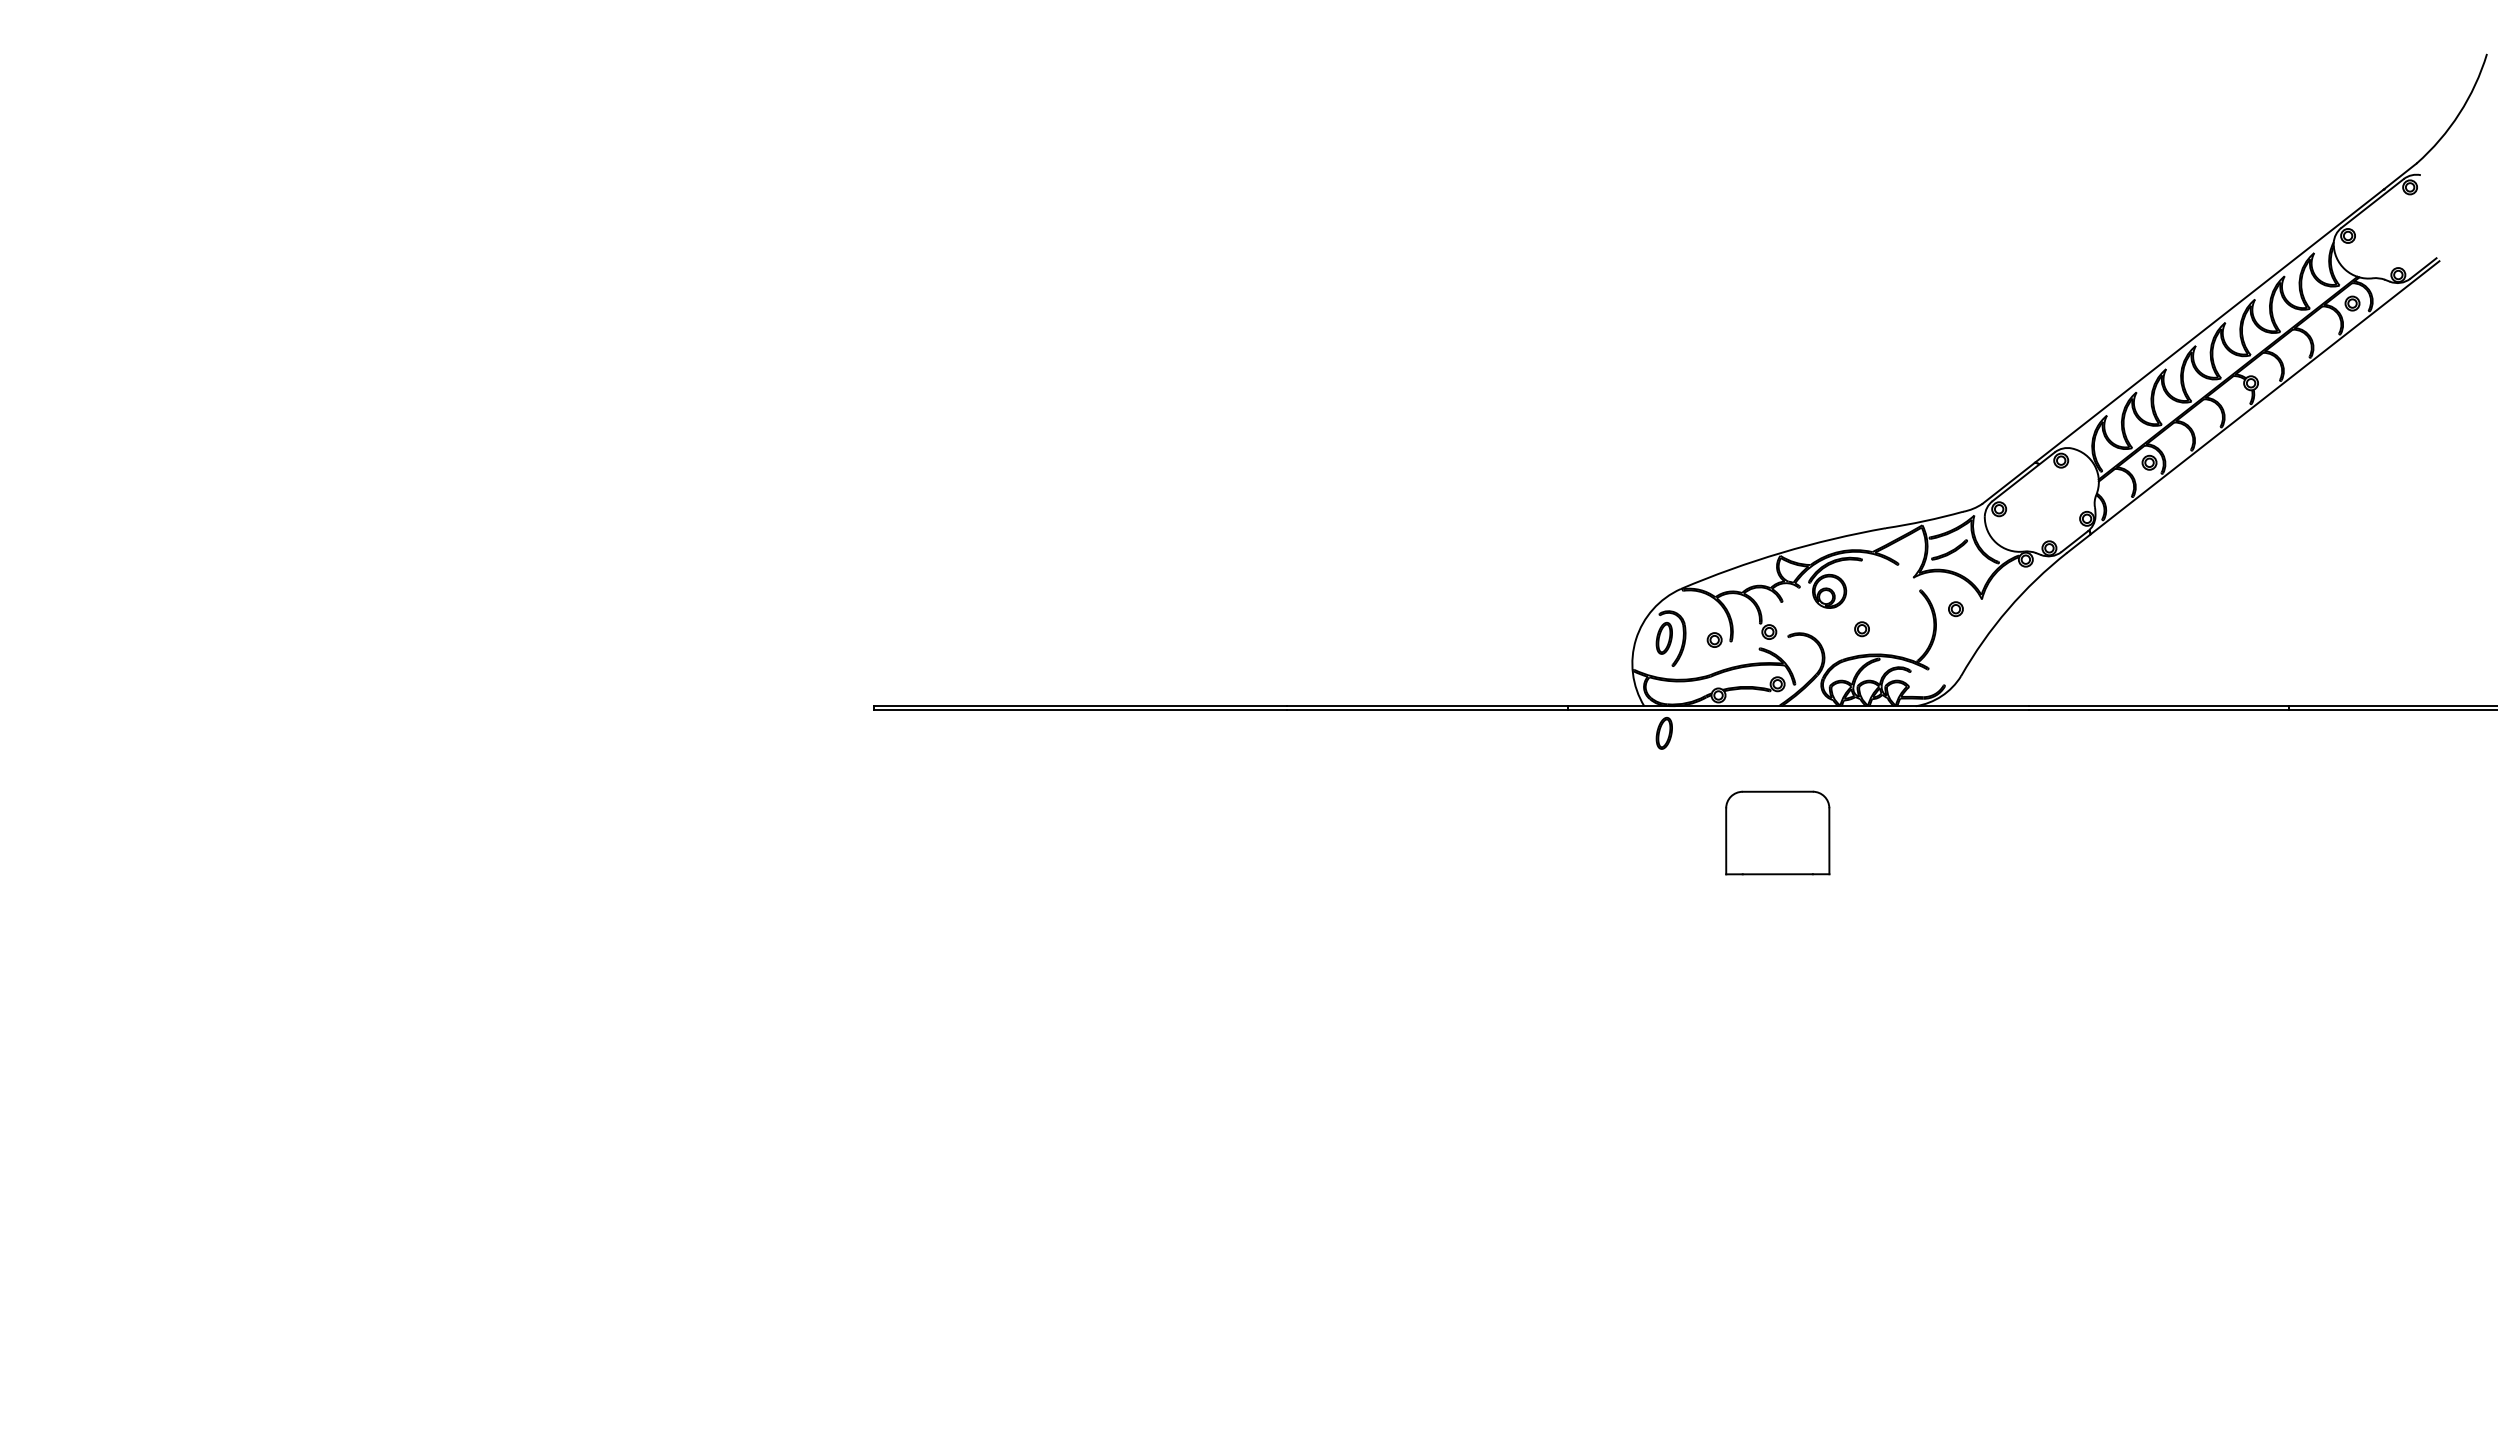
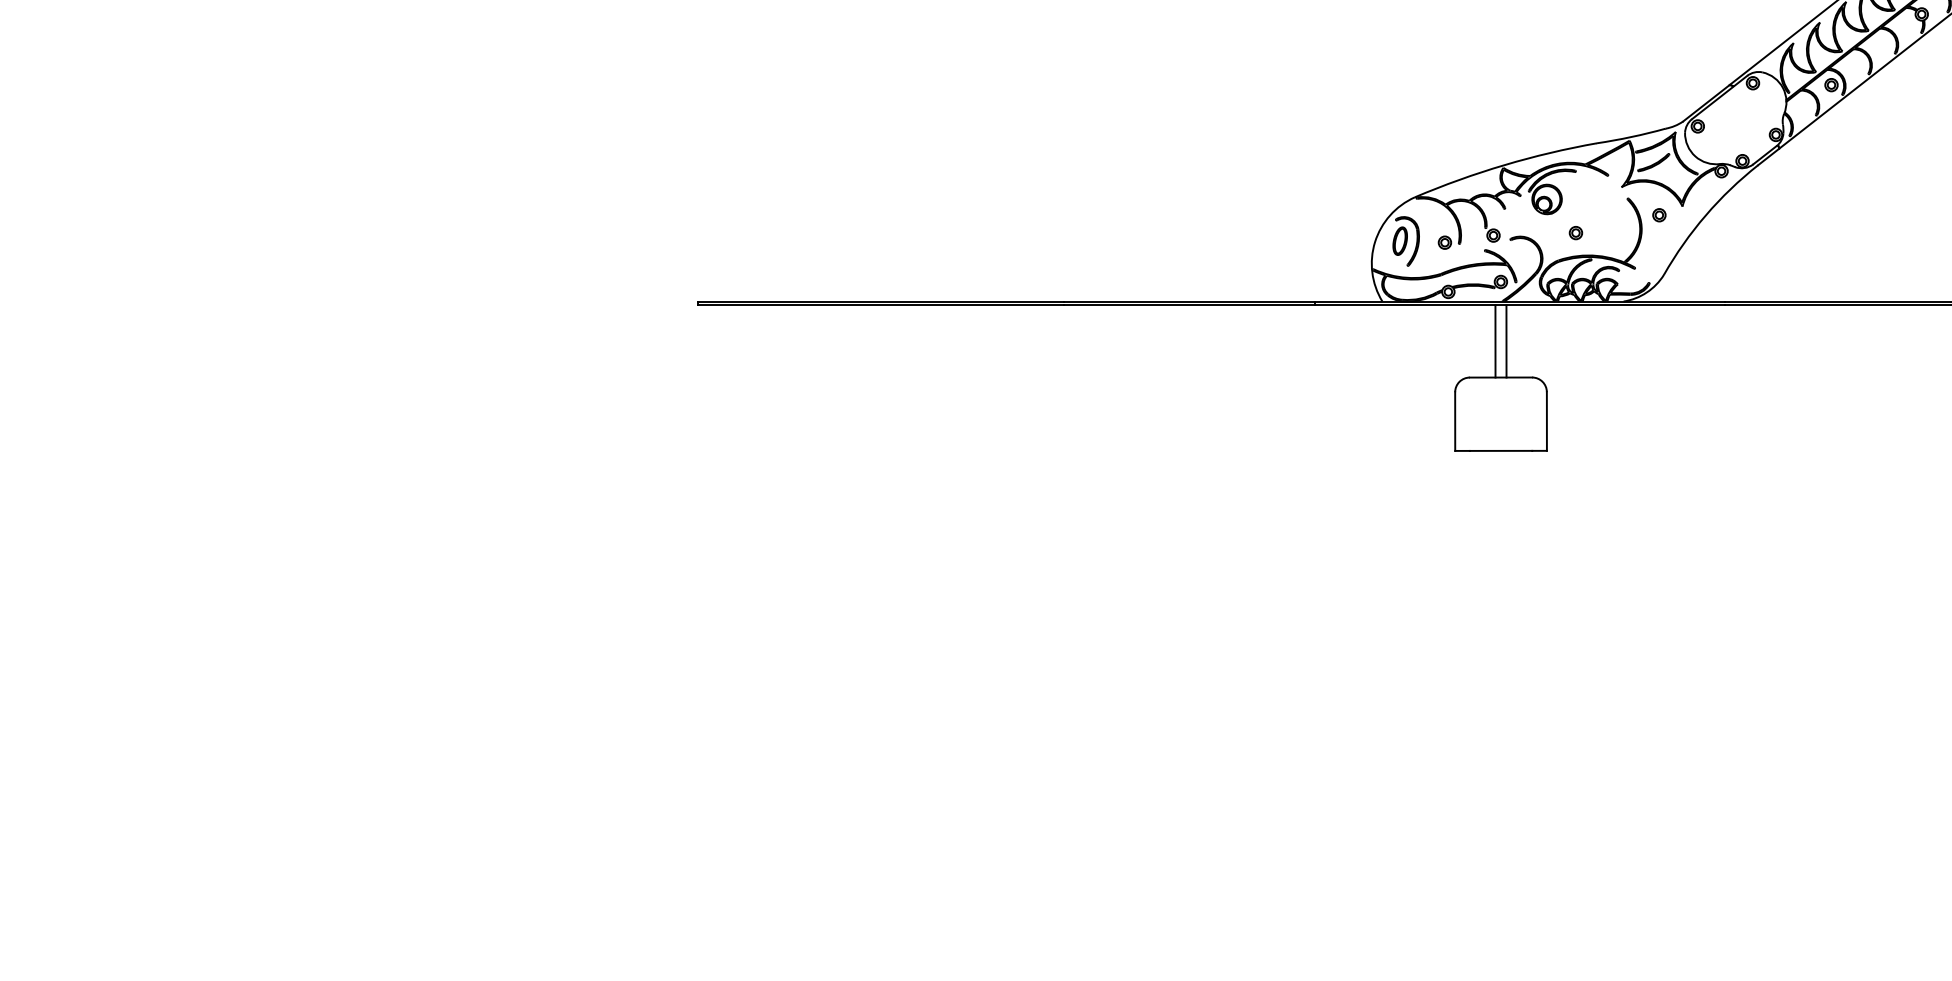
part: (1663, 733) -> (1399, 325), removed
line: (1771, 750) -> (1495, 340), added
line: (1783, 750) -> (1506, 340), added

